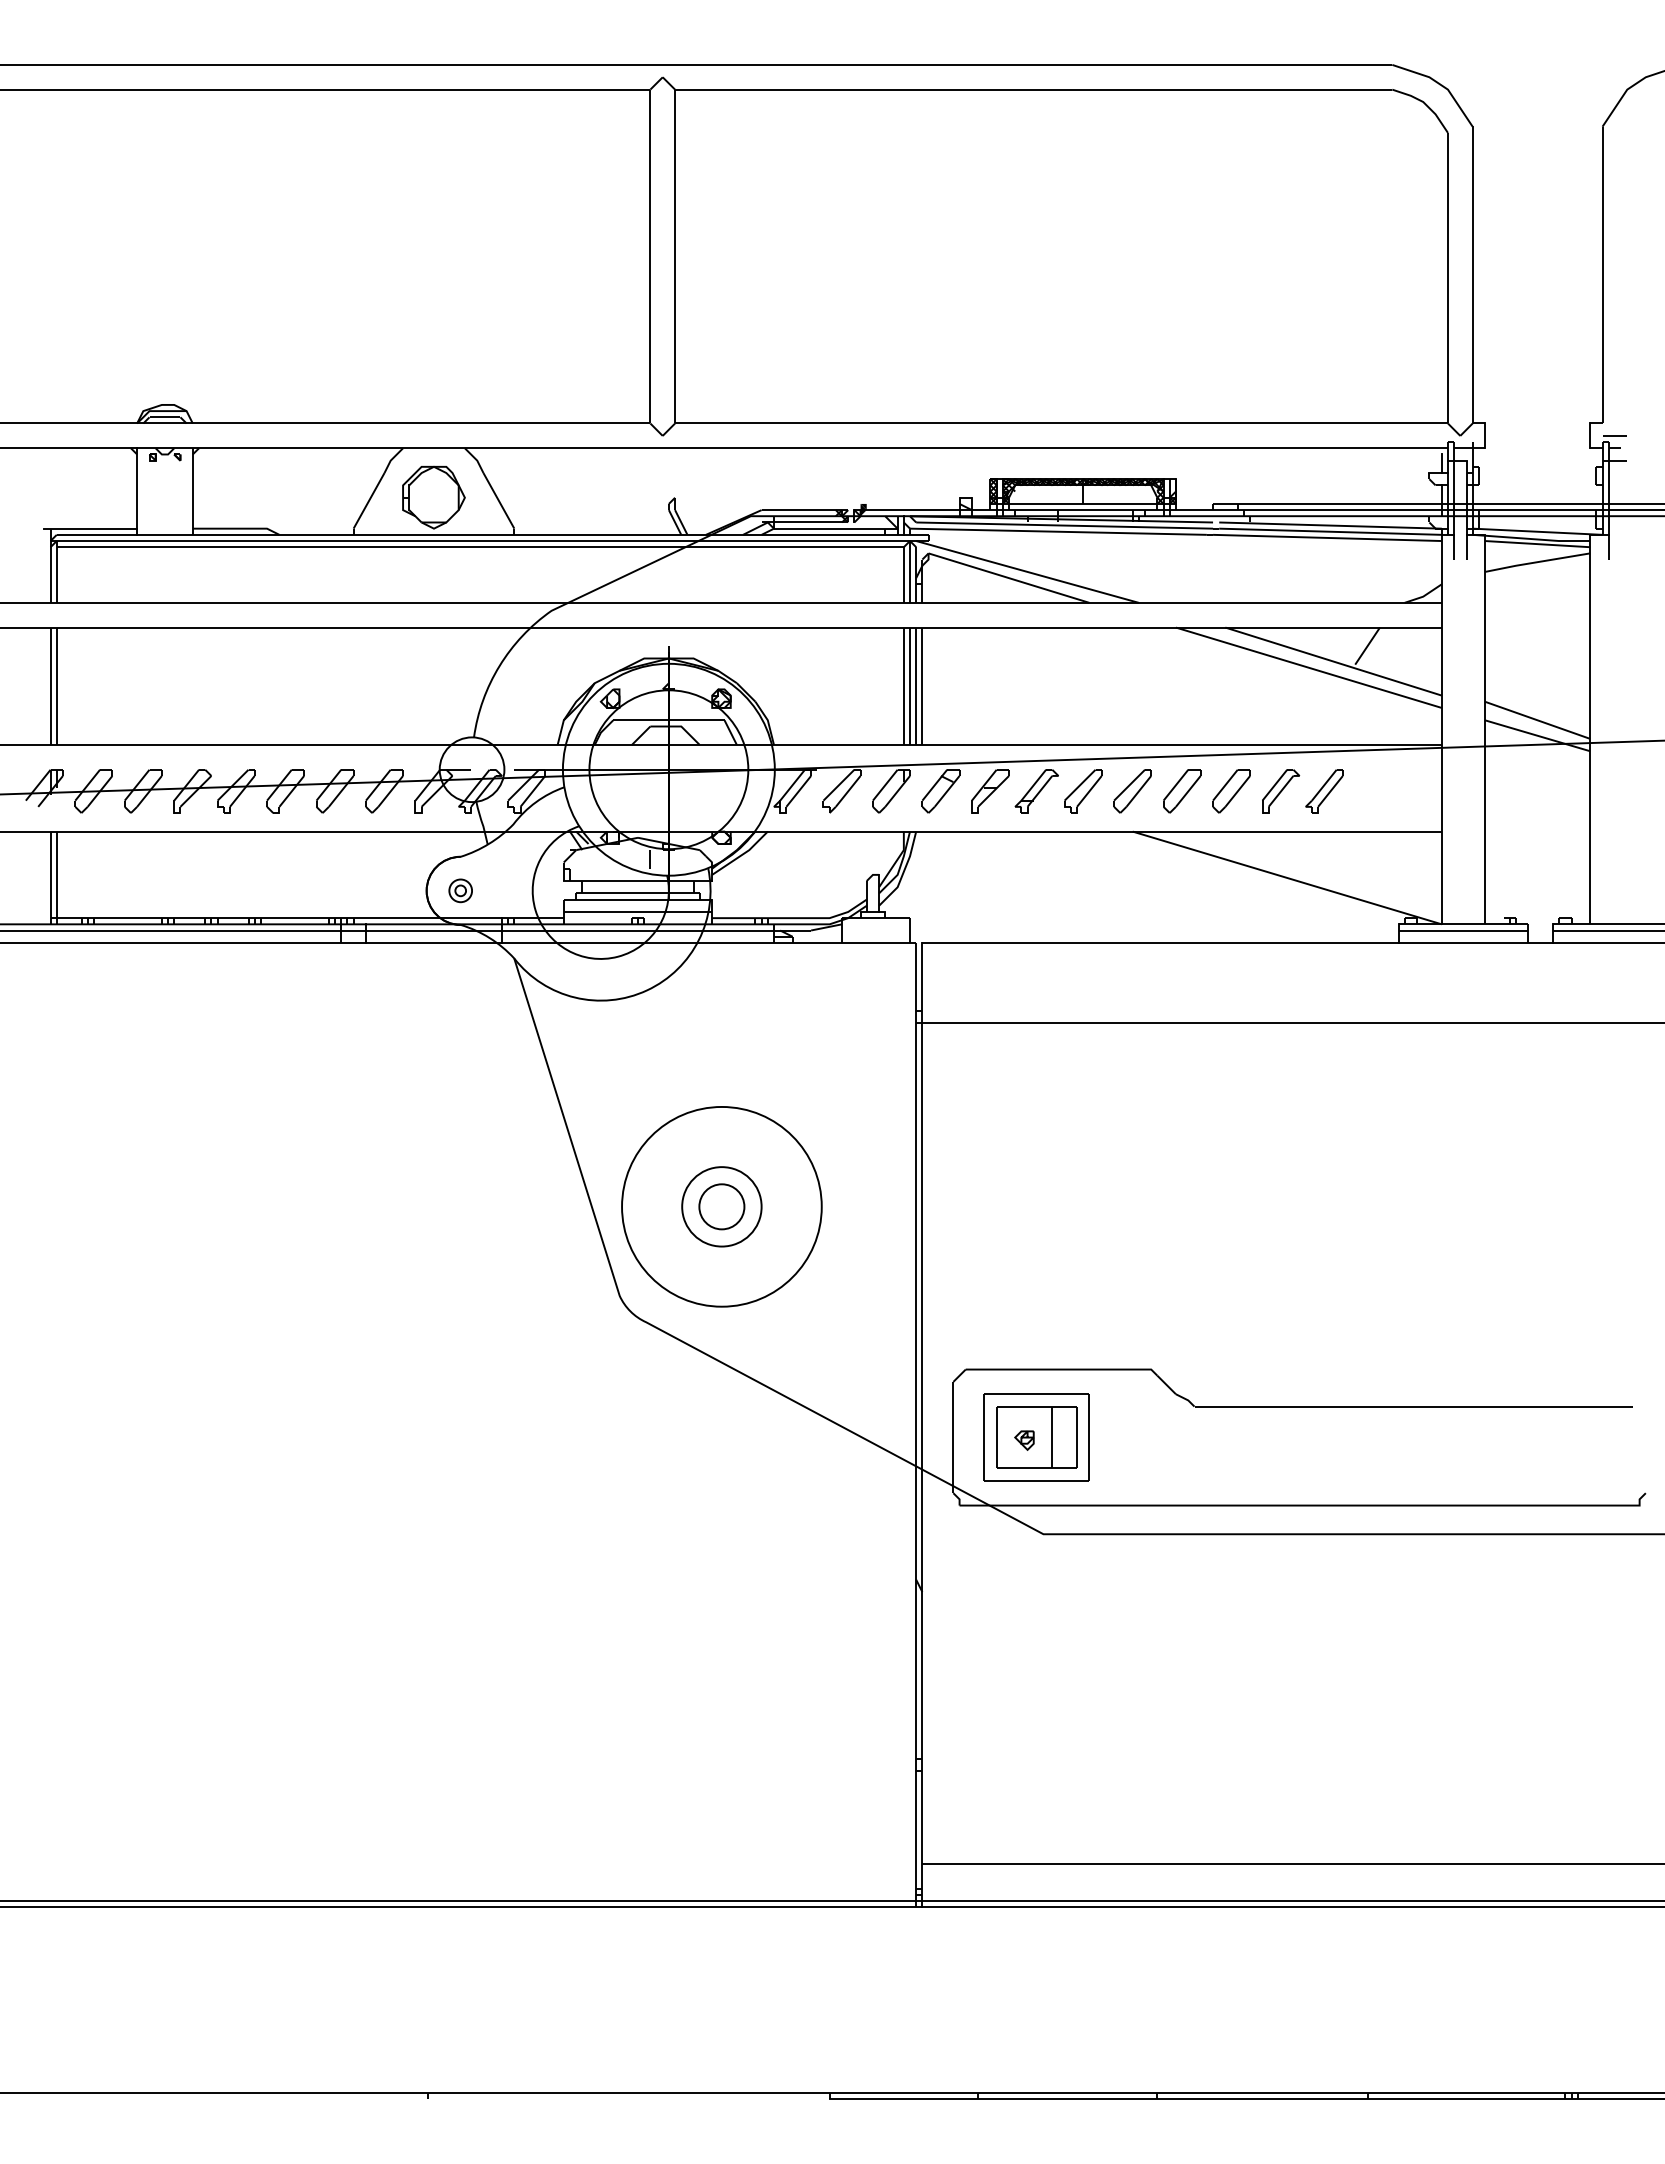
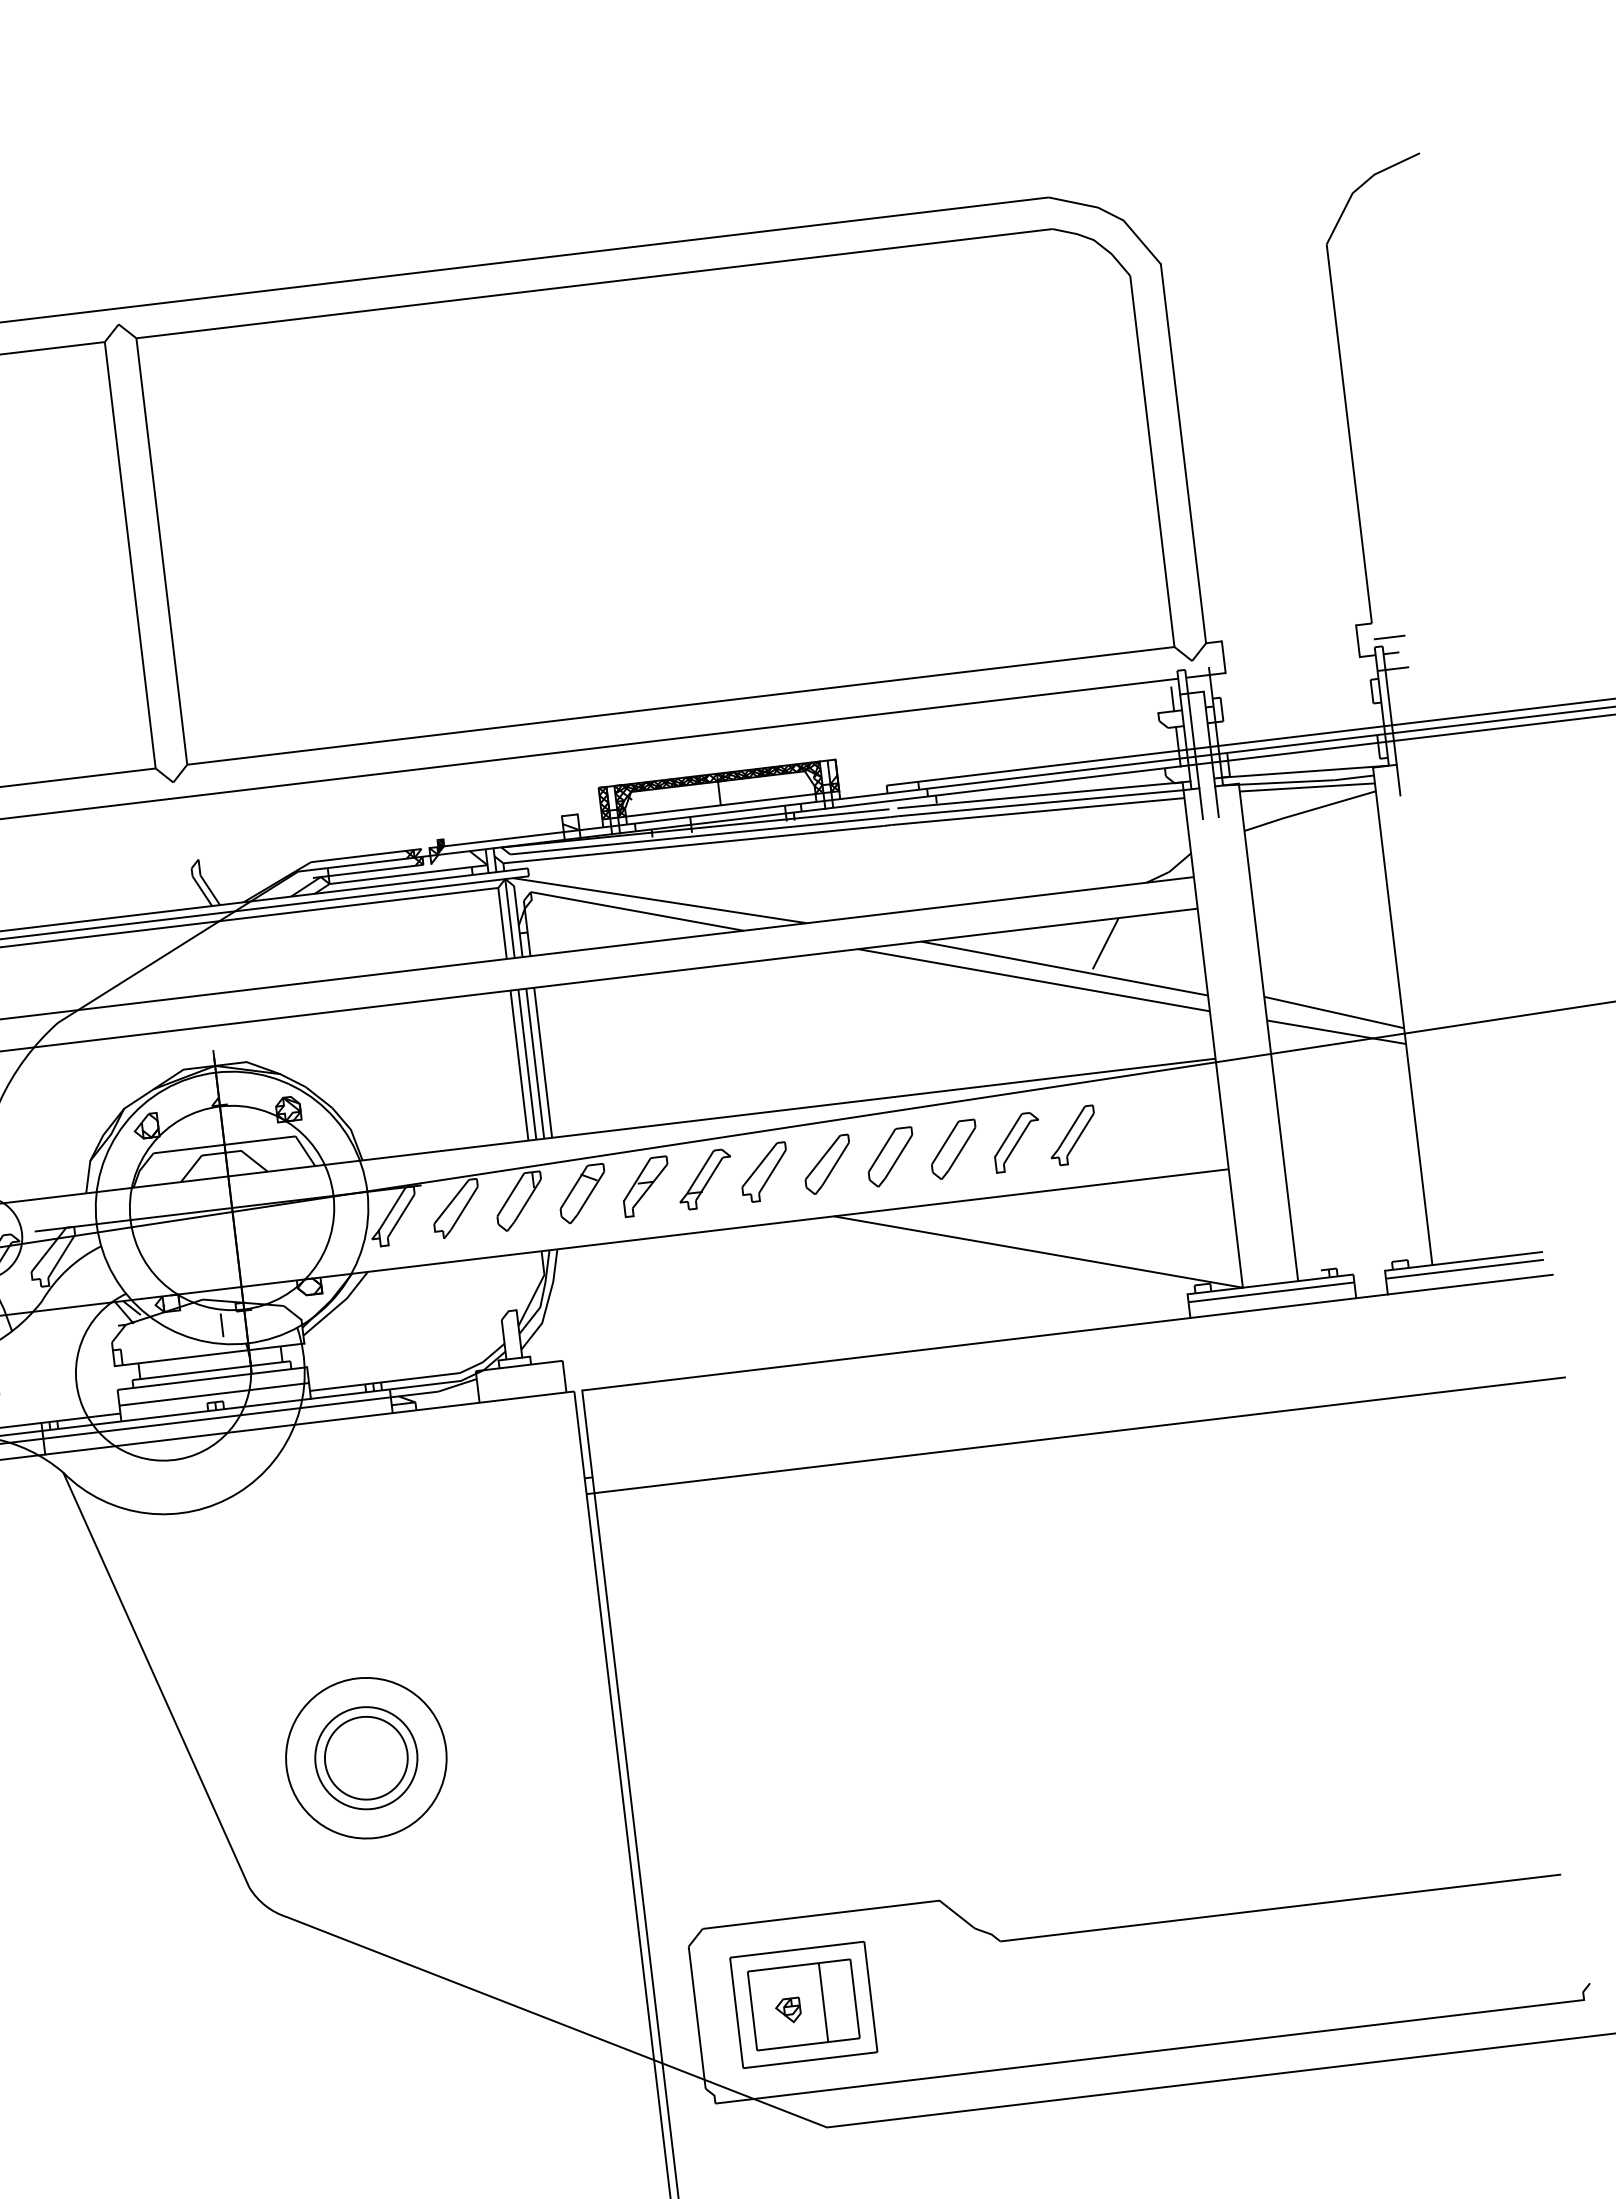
circle: (721, 1206) -> (365, 1757), size x0.62
circle: (721, 1206) -> (365, 1757), size x1.43

